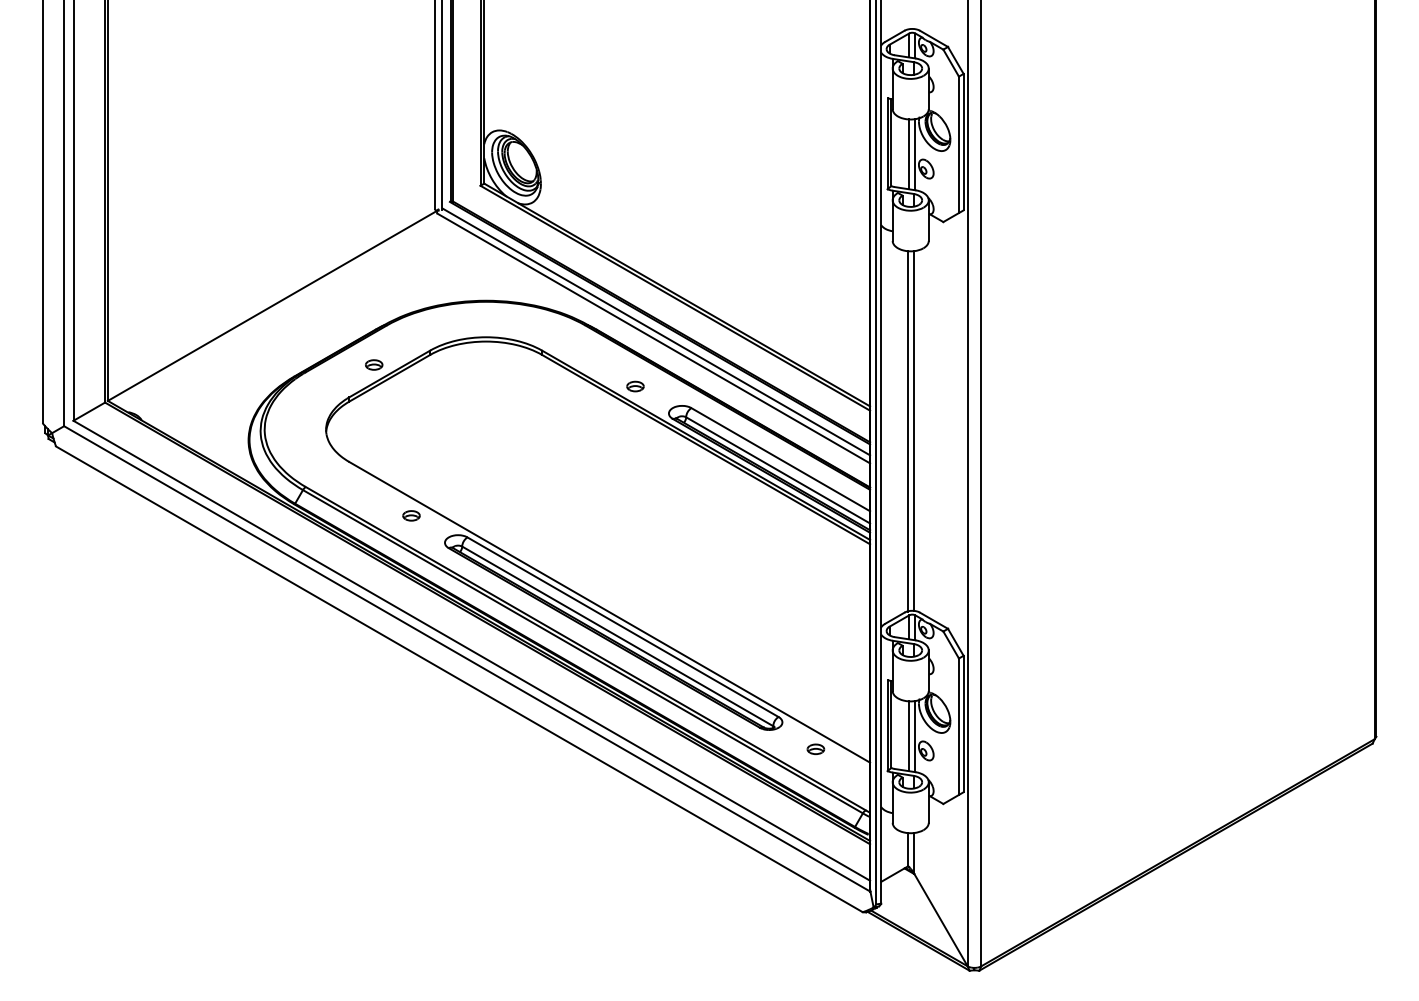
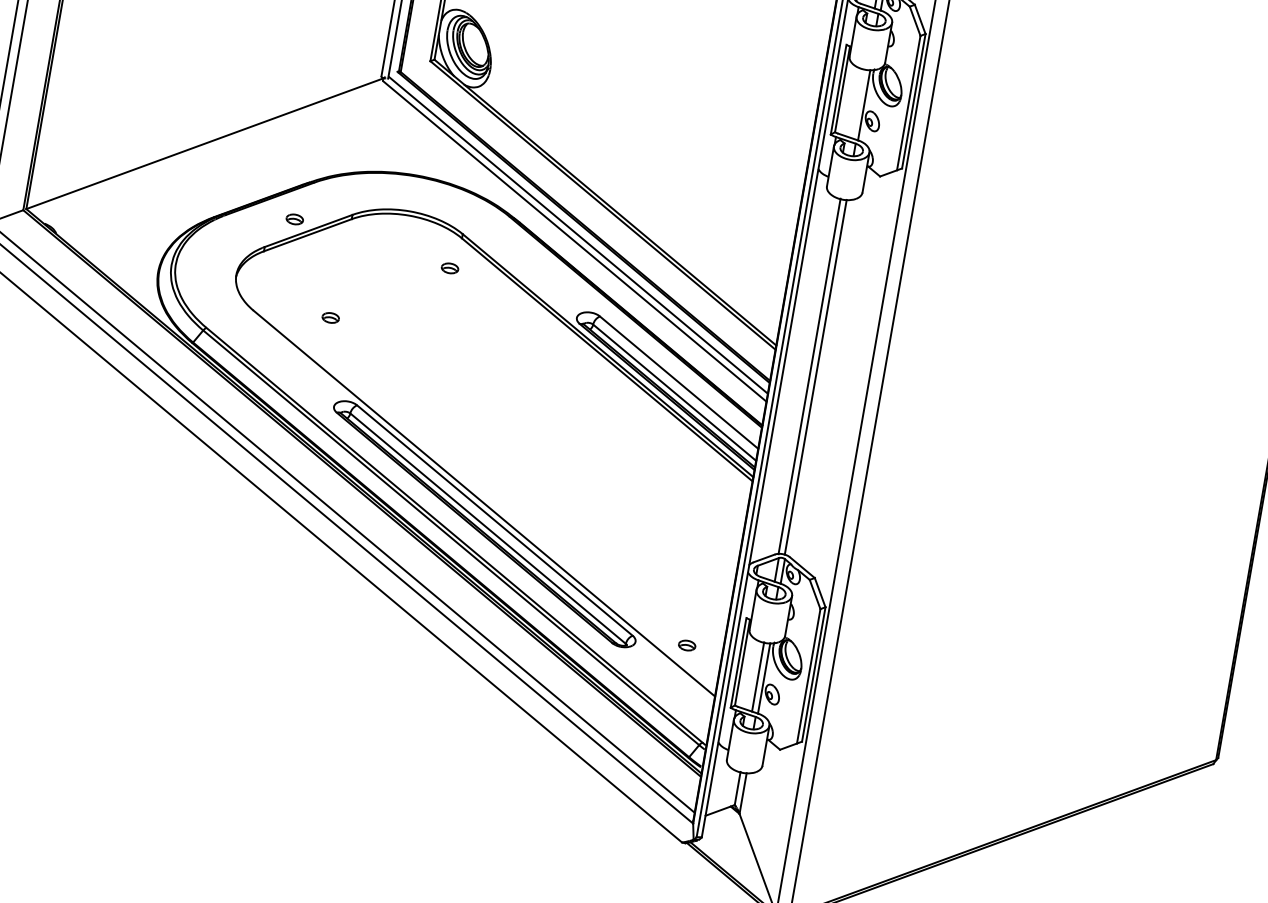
line: (909, 153) -> (858, 103), removed
part: (635, 386) -> (450, 268), moved
part: (411, 515) -> (330, 317), moved
part: (815, 748) -> (686, 644), moved

